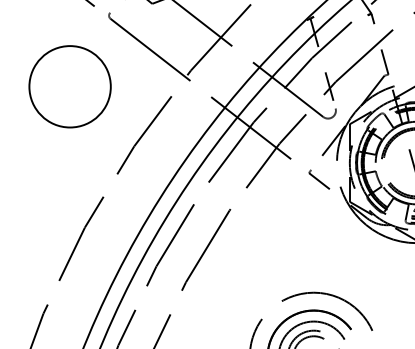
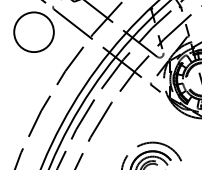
circle: (68, 85) -> (33, 31), moved

